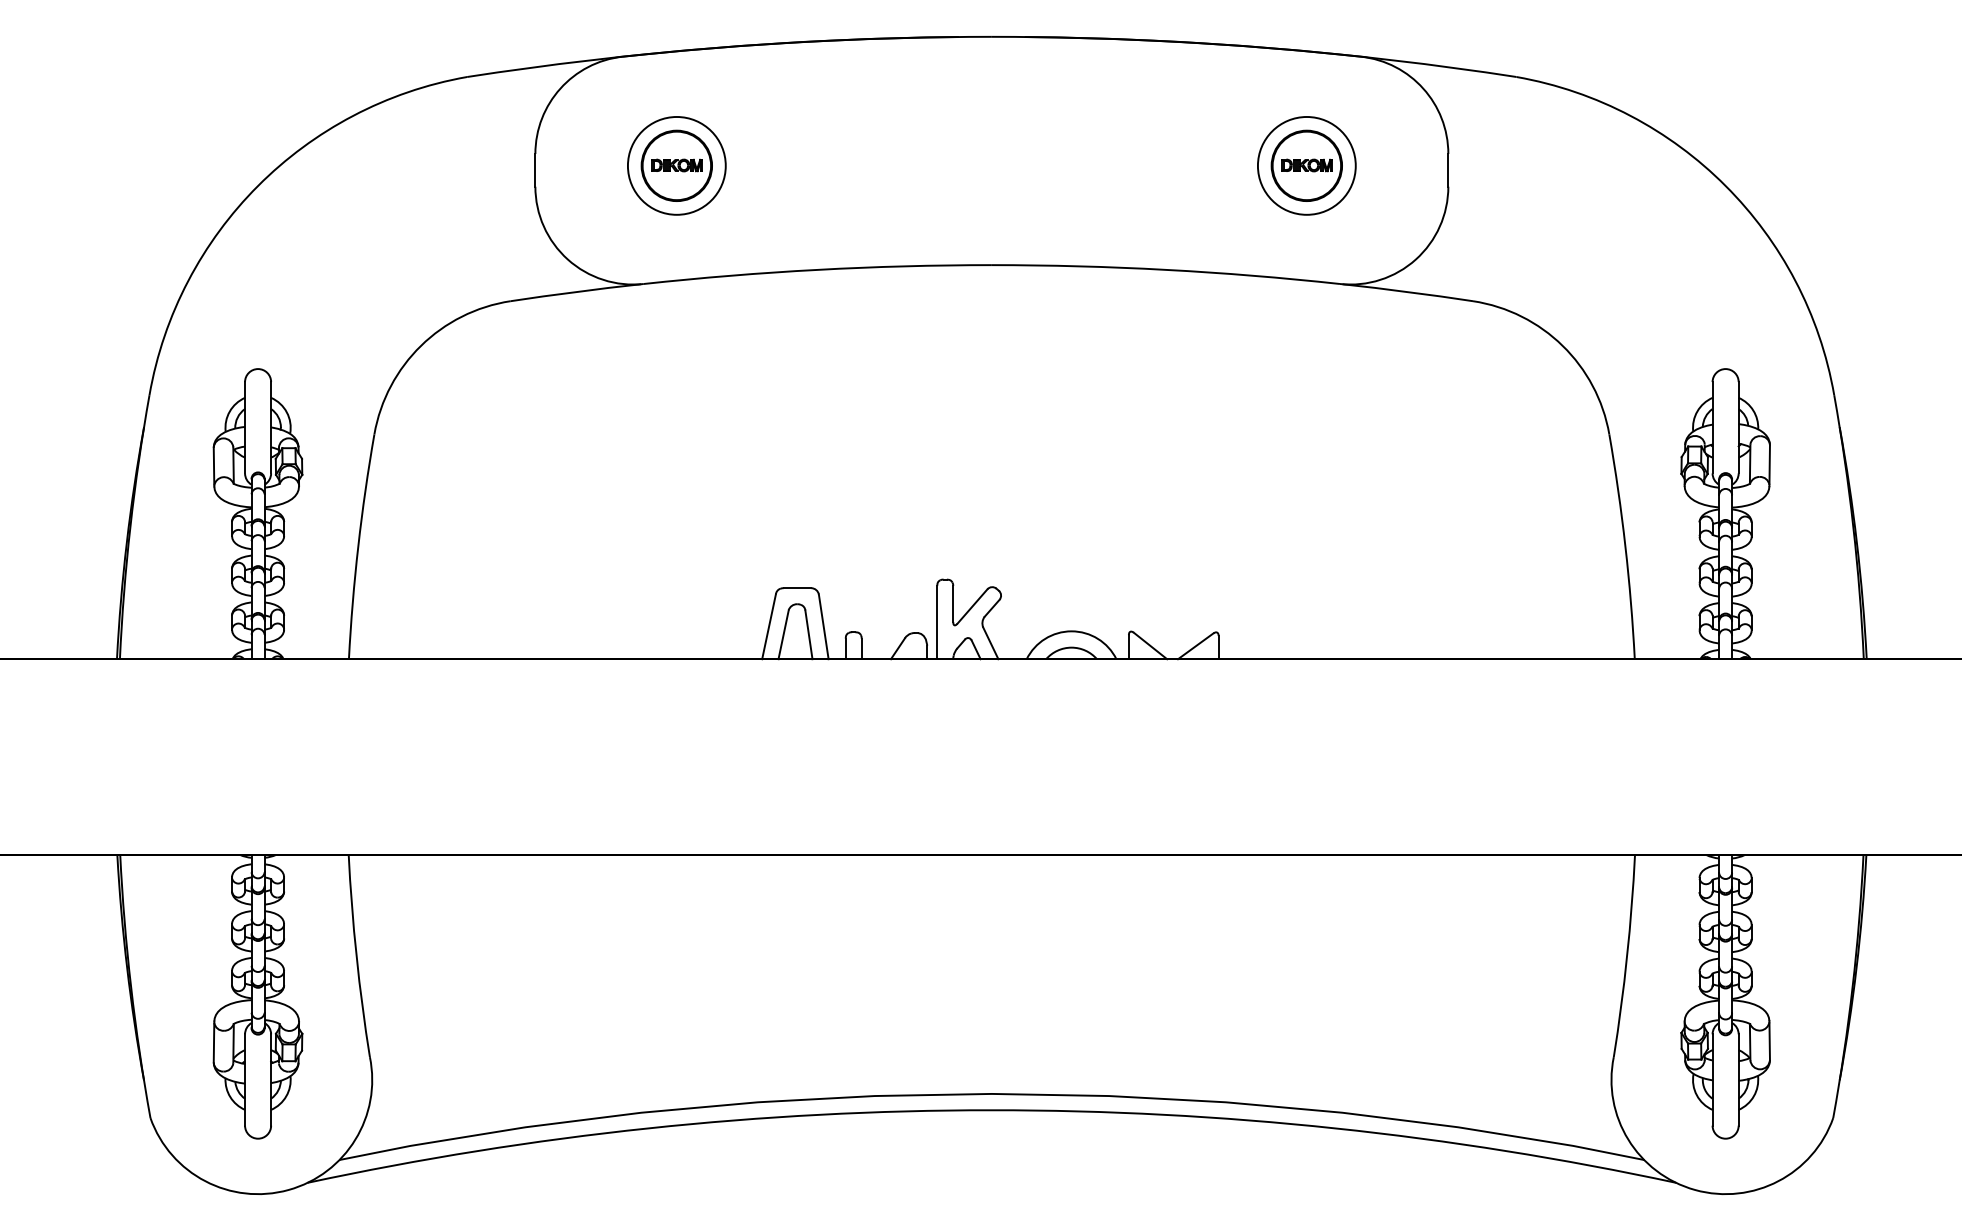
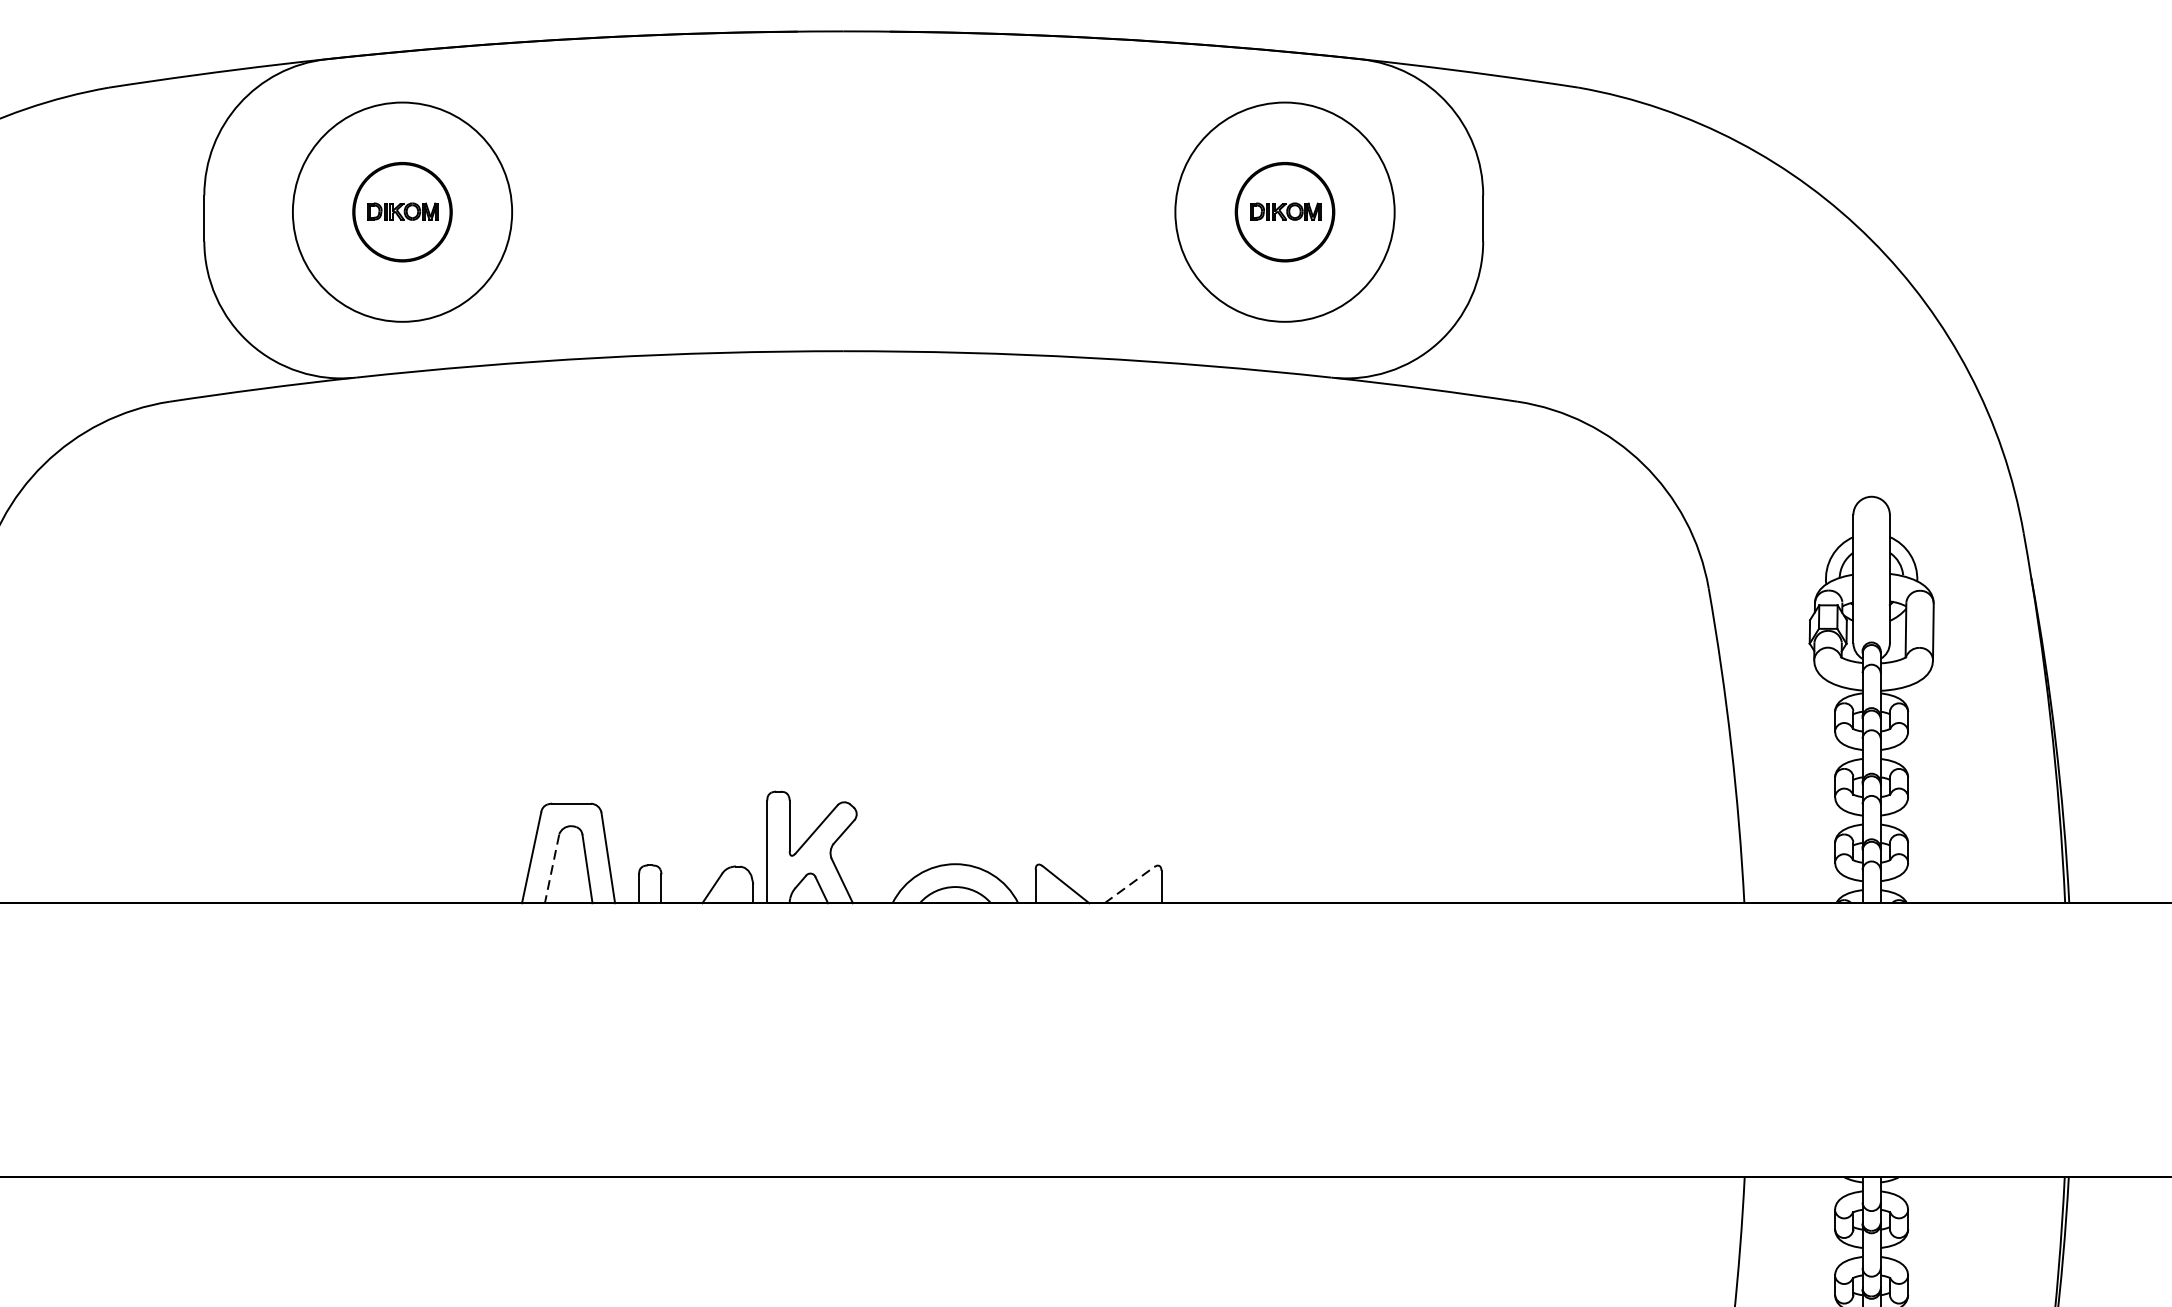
circle: (676, 165) -> (402, 211), size x1.6
circle: (1306, 165) -> (1284, 211), size x1.6
line: (783, 634) -> (551, 868), solid -> dashed
line: (1195, 646) -> (1129, 885), solid -> dashed

